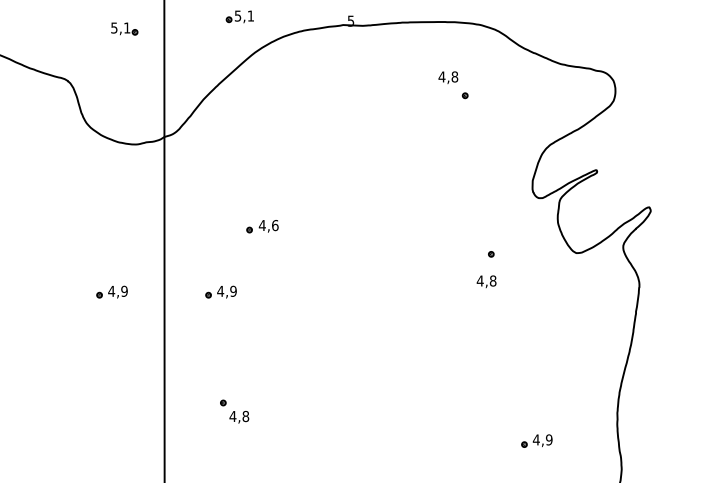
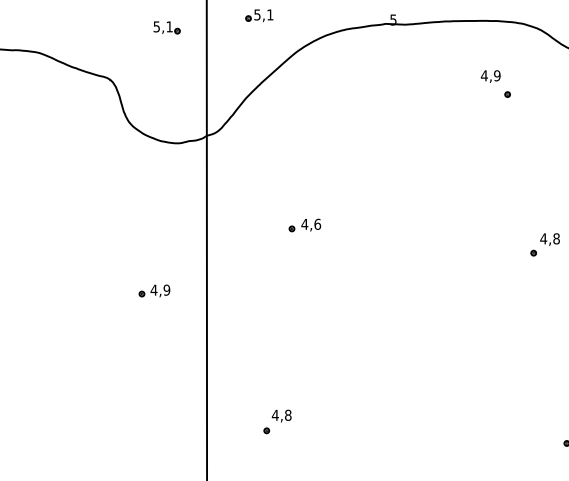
part: (239, 16) -> (258, 15), moved
text: (454, 76) -> (496, 75), 4,8 -> 4,9
text: (486, 281) -> (549, 239), moved
part: (220, 291) -> (262, 290), removed
part: (223, 402) -> (266, 430), moved

